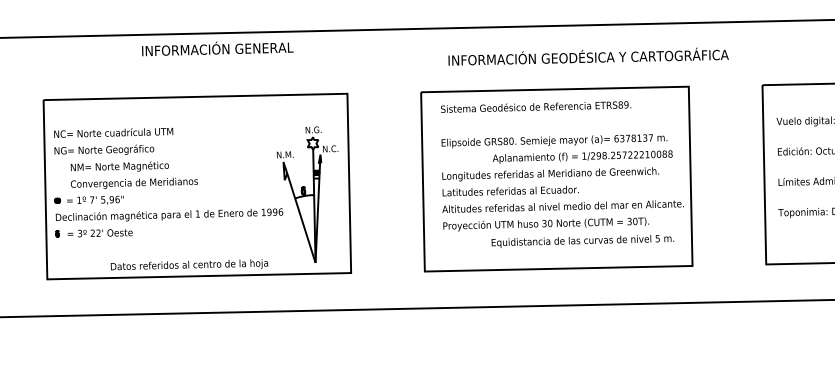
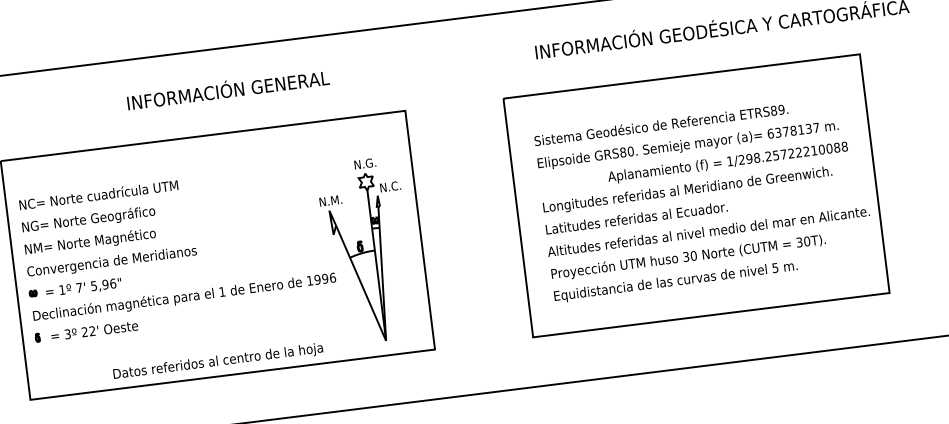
text: (217, 48) -> (227, 89), moved
text: (536, 106) -> (661, 124), moved
text: (133, 174) -> (109, 250), moved
text: (582, 241) -> (675, 282), moved

